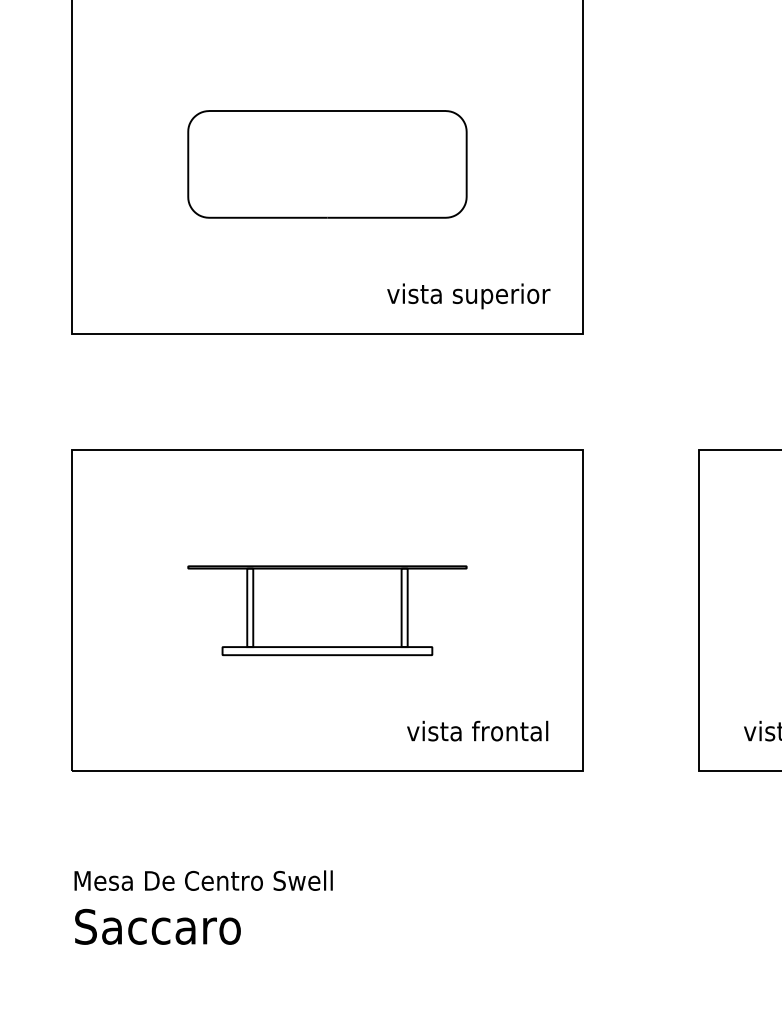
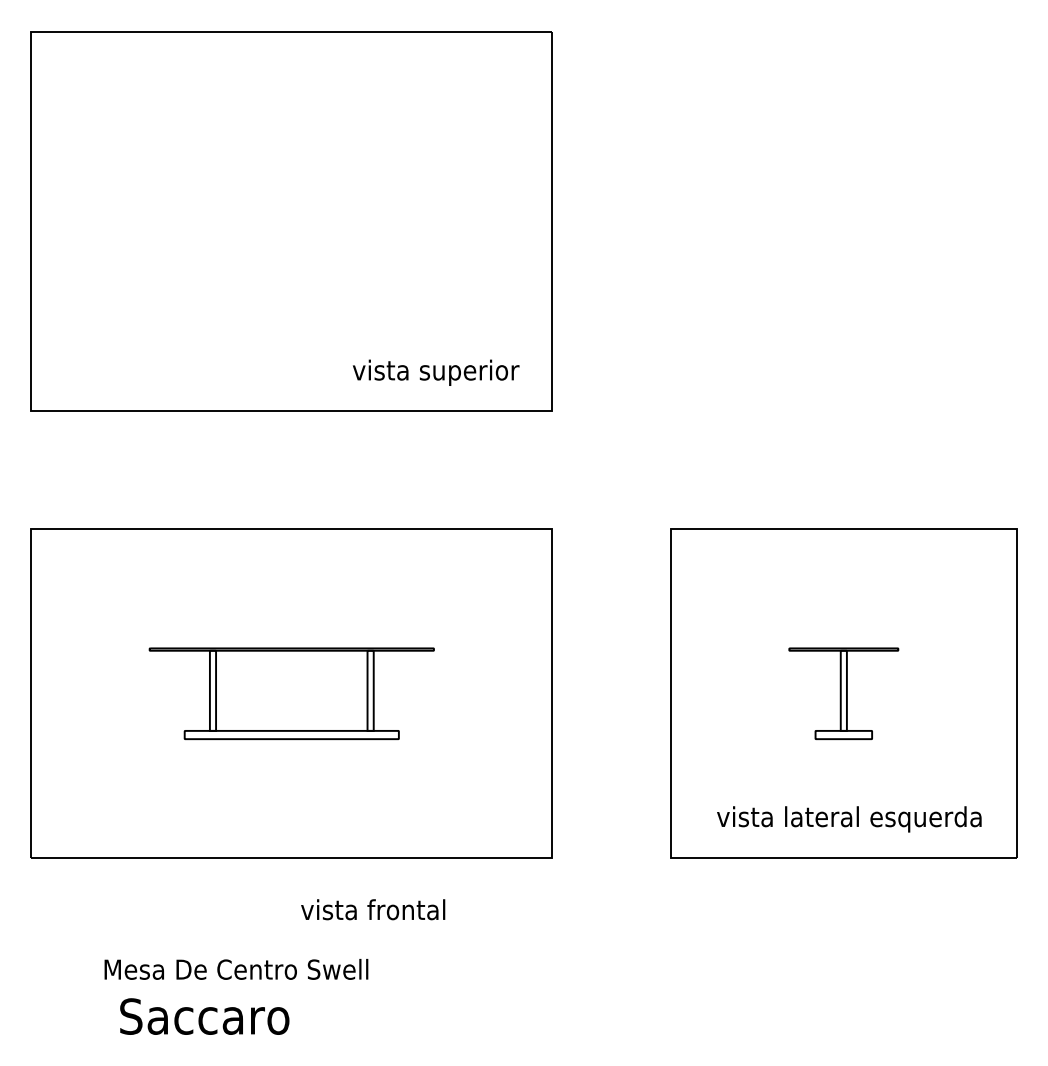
part: (327, 163) -> (291, 237), removed
text: (477, 730) -> (373, 909), moved
text: (203, 880) -> (236, 969), moved
text: (157, 926) -> (204, 1016), moved

